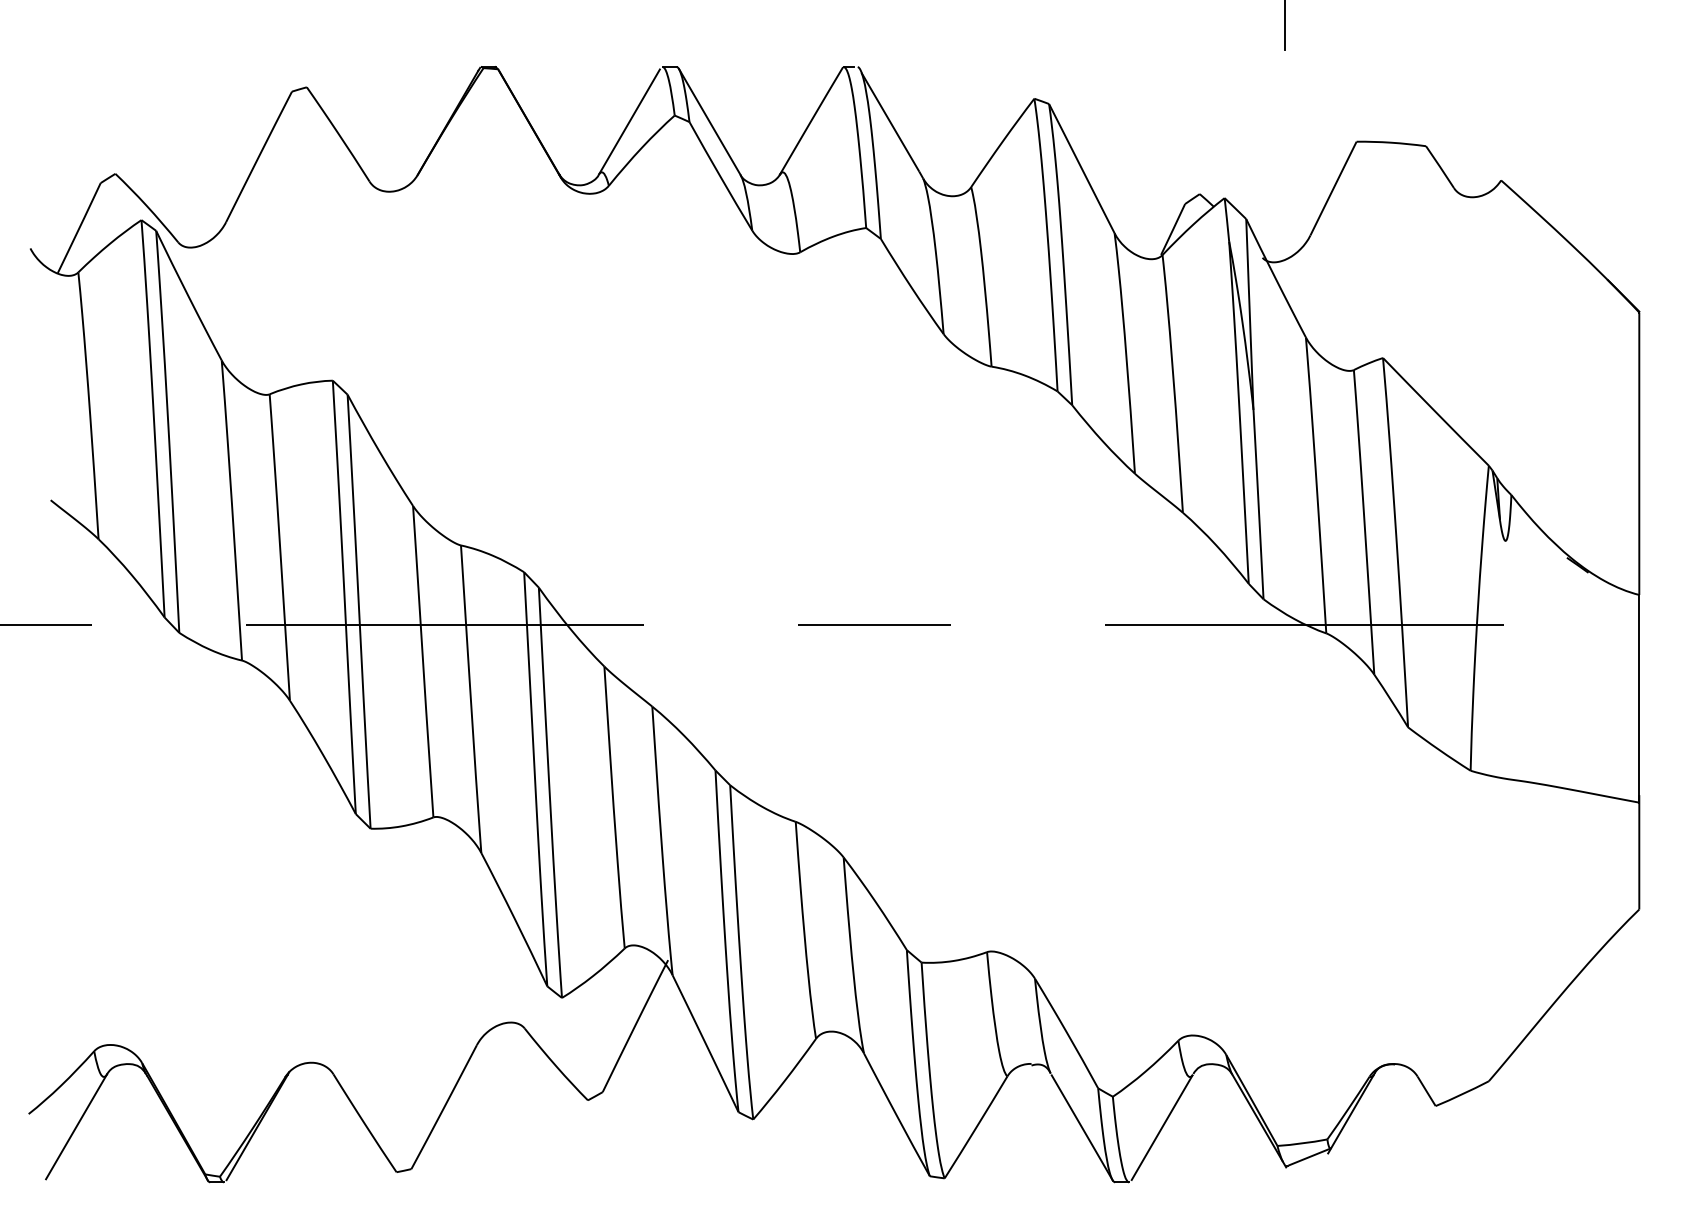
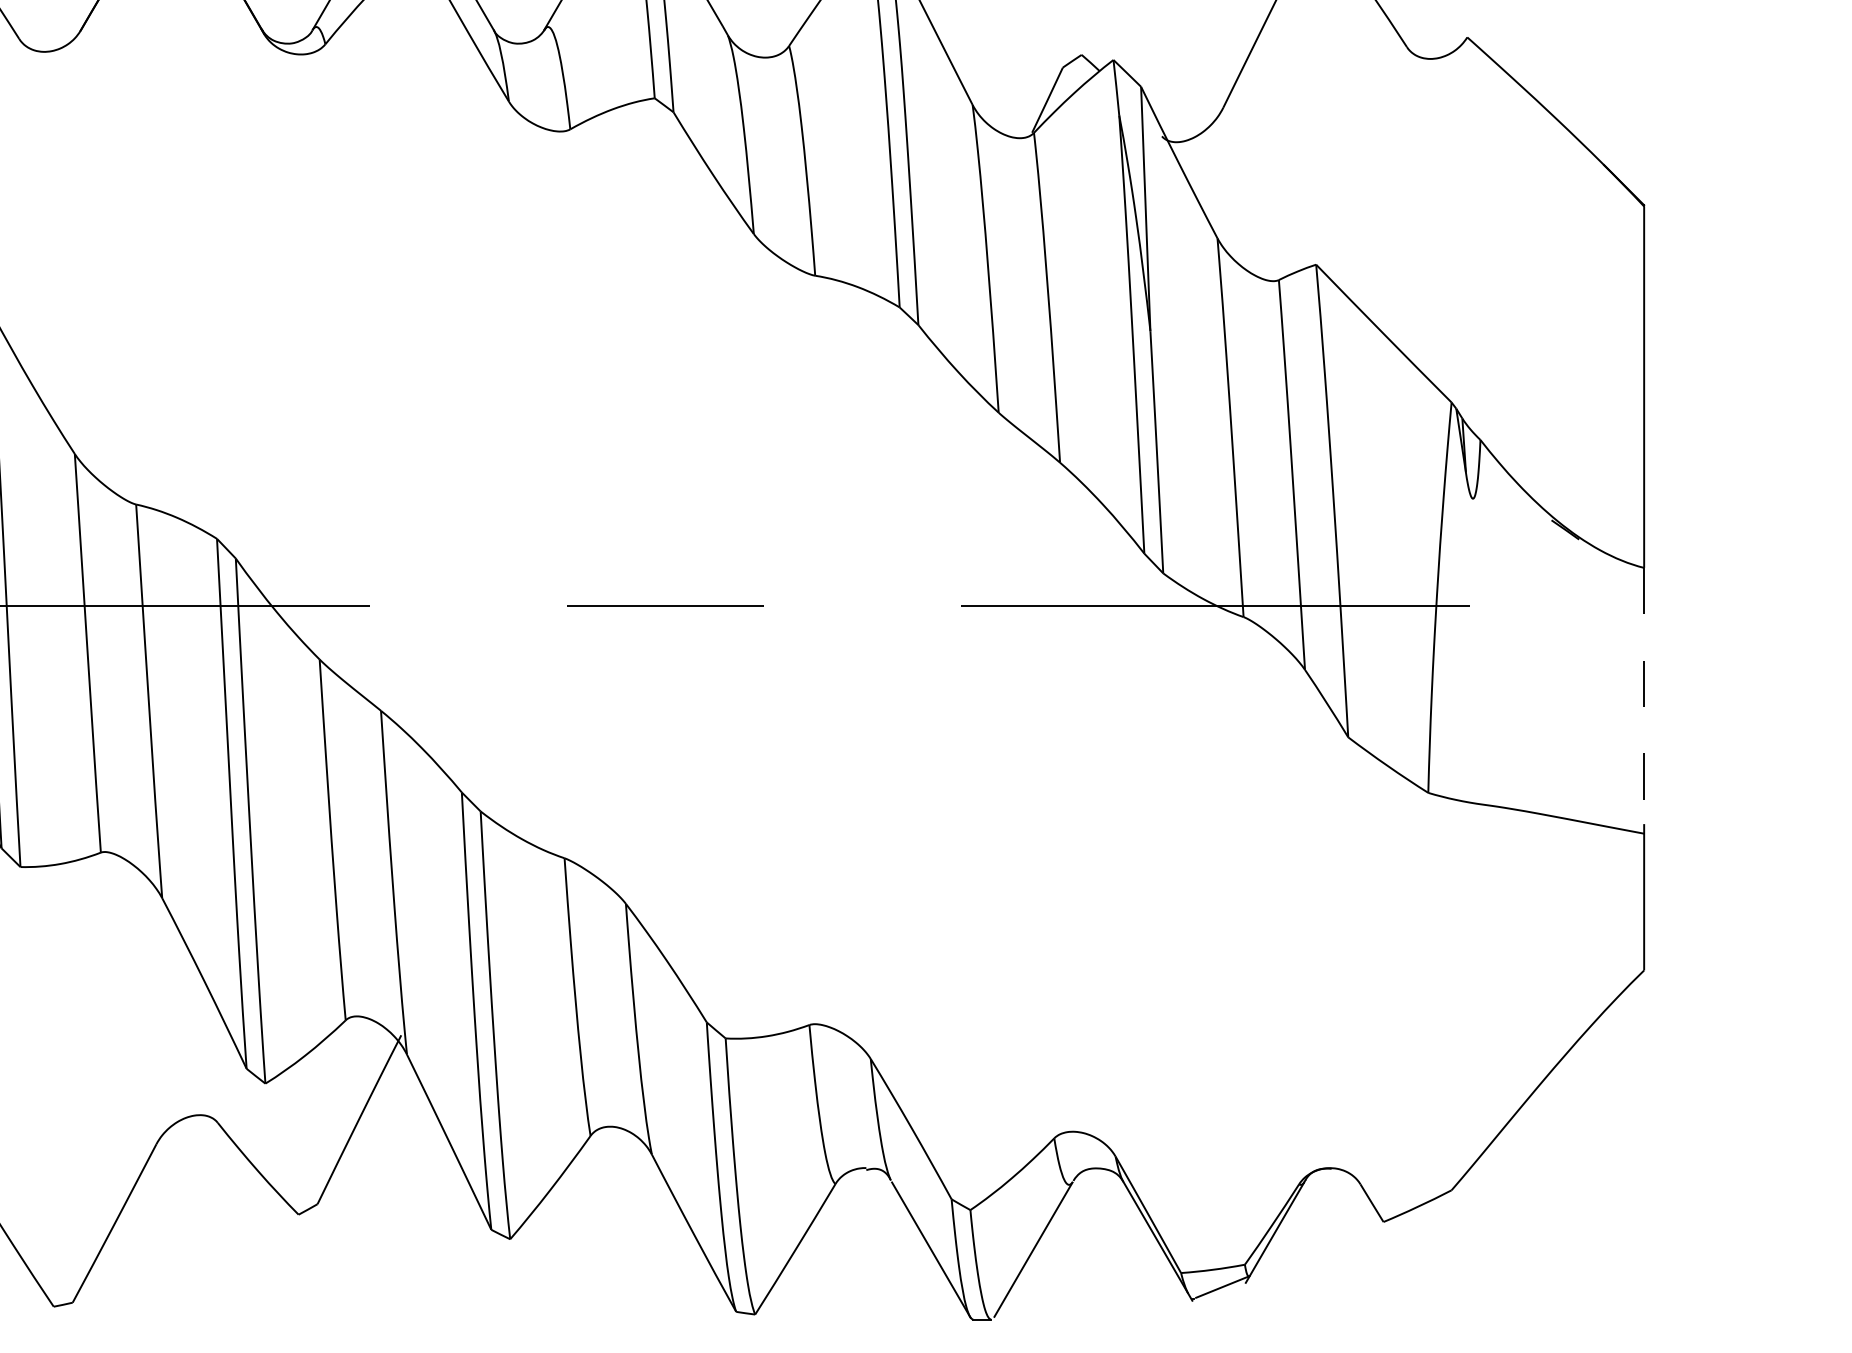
line: (1639, 698) -> (1644, 700), solid -> dashed

